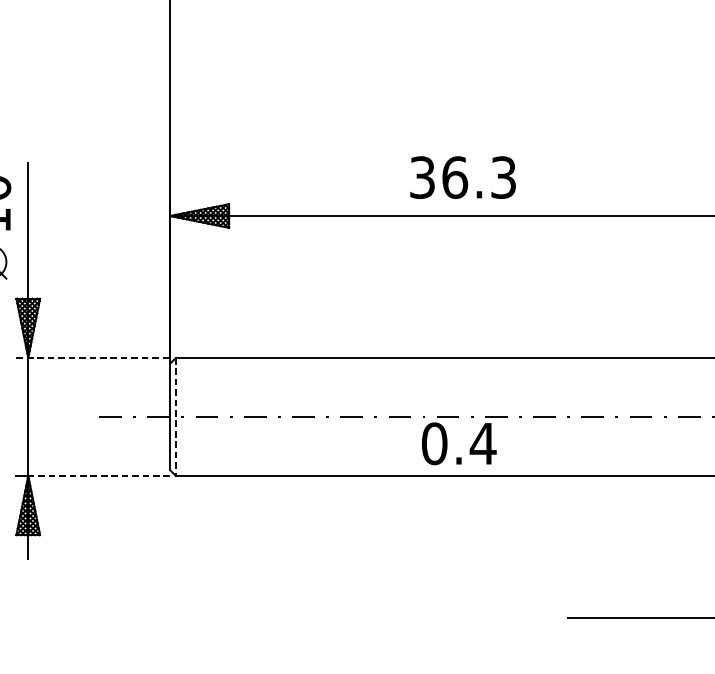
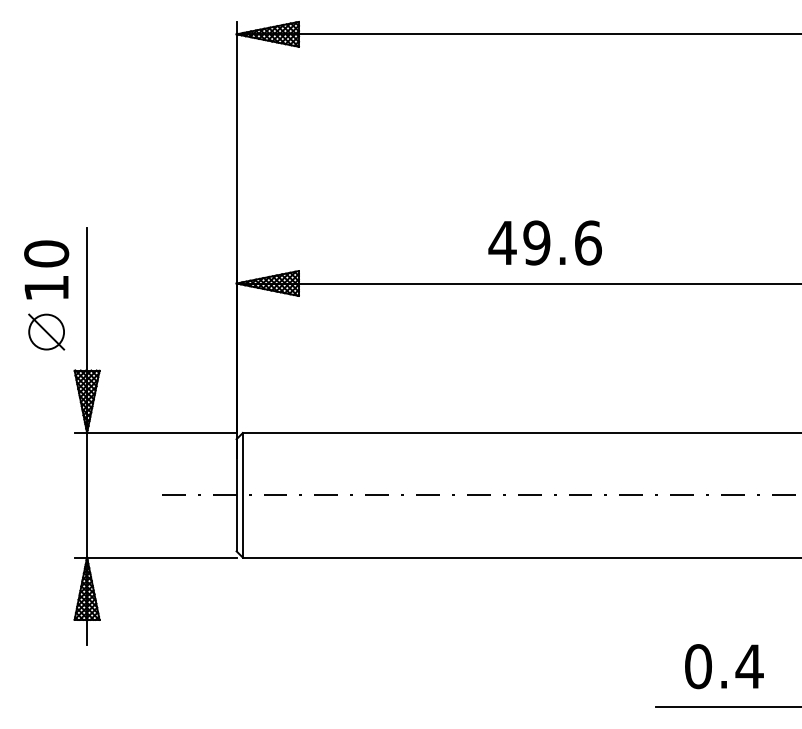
text: (462, 177) -> (544, 242), 36.3 -> 49.6
line: (93, 358) -> (155, 433), dashed -> solid
line: (175, 417) -> (242, 495), dashed -> solid
text: (459, 443) -> (724, 666), moved
line: (98, 475) -> (161, 557), dashed -> solid

